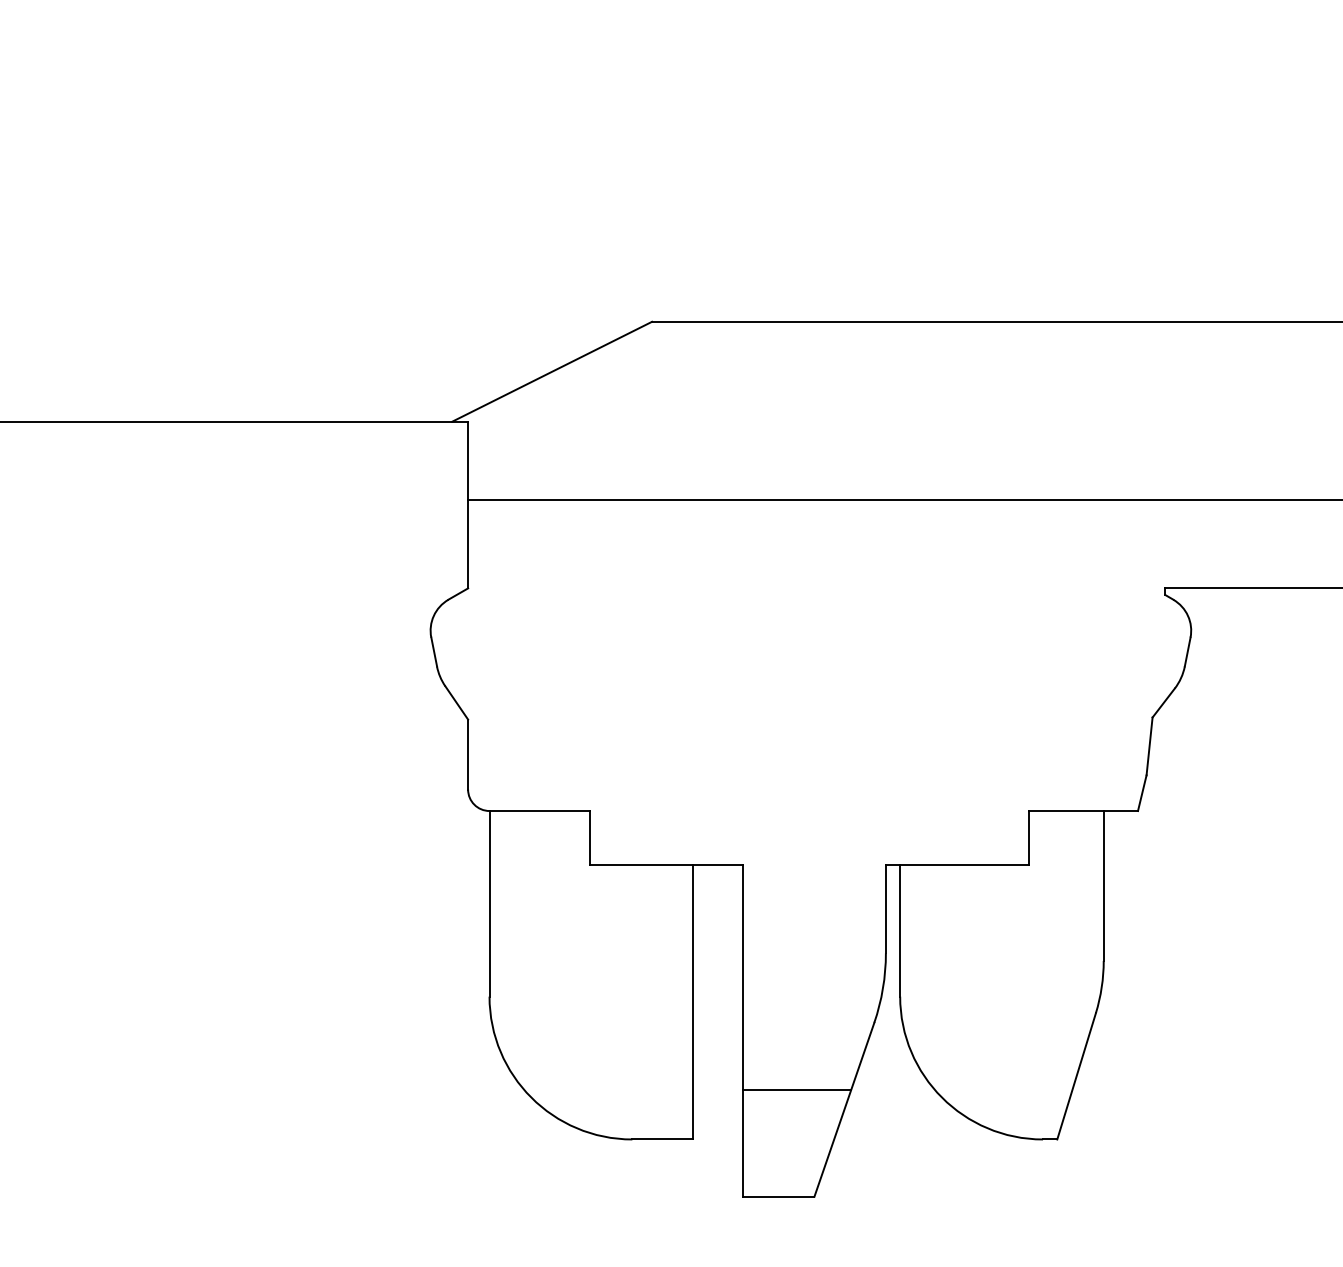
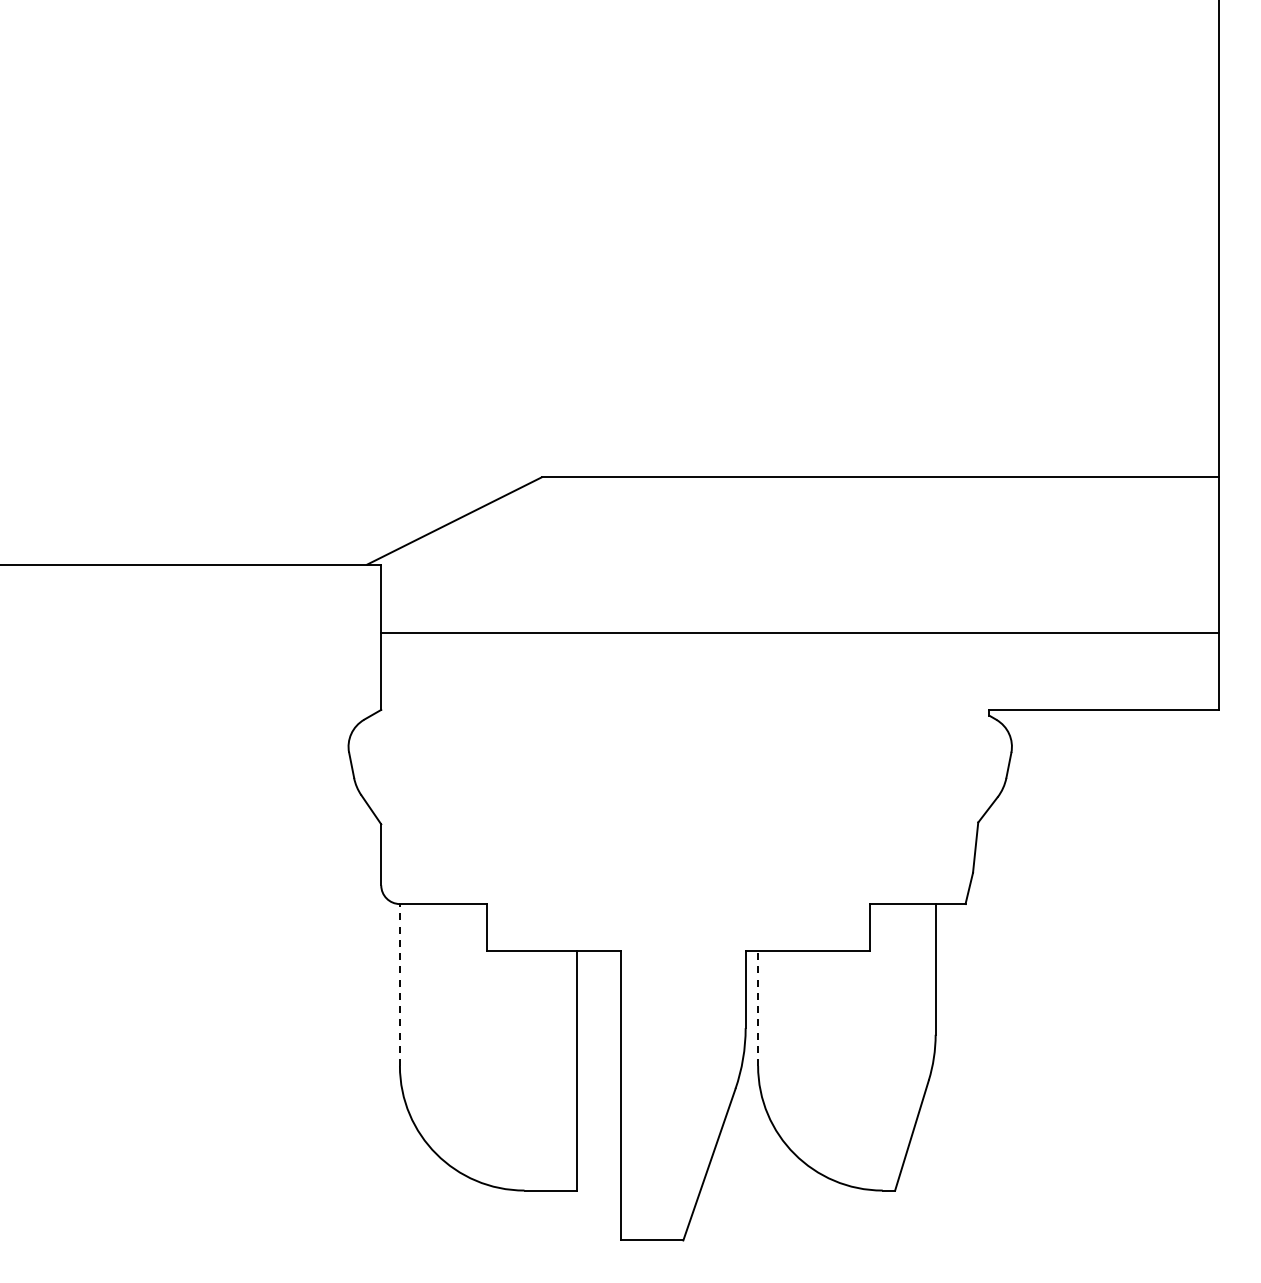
line: (489, 904) -> (399, 985), solid -> dashed
line: (900, 930) -> (758, 1008), solid -> dashed
line: (797, 1090) -> (668, 1147), removed

